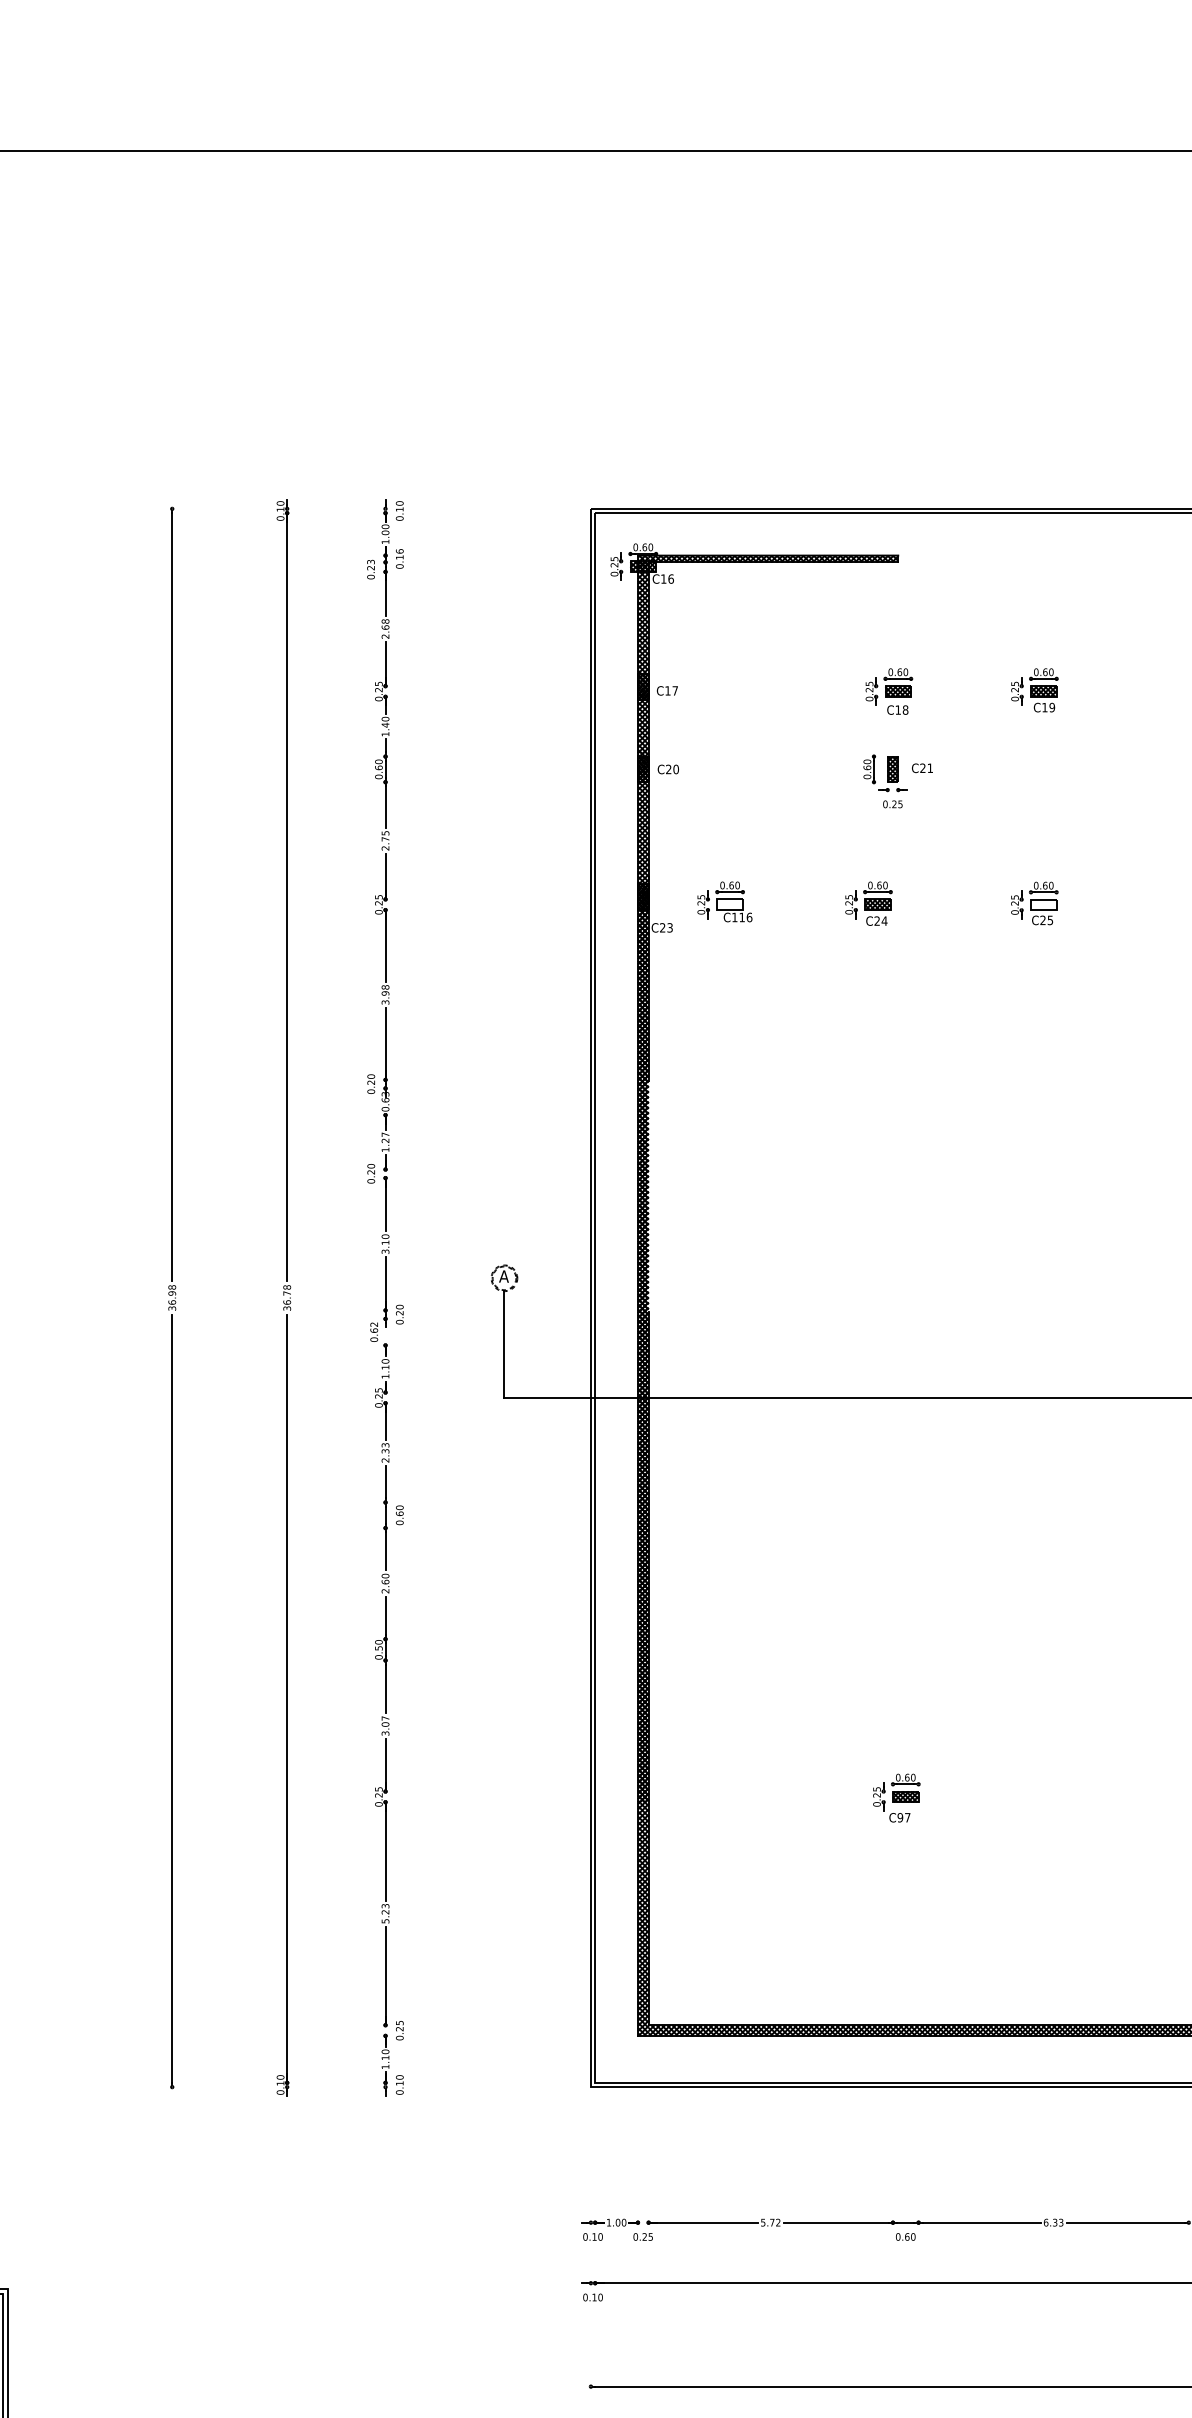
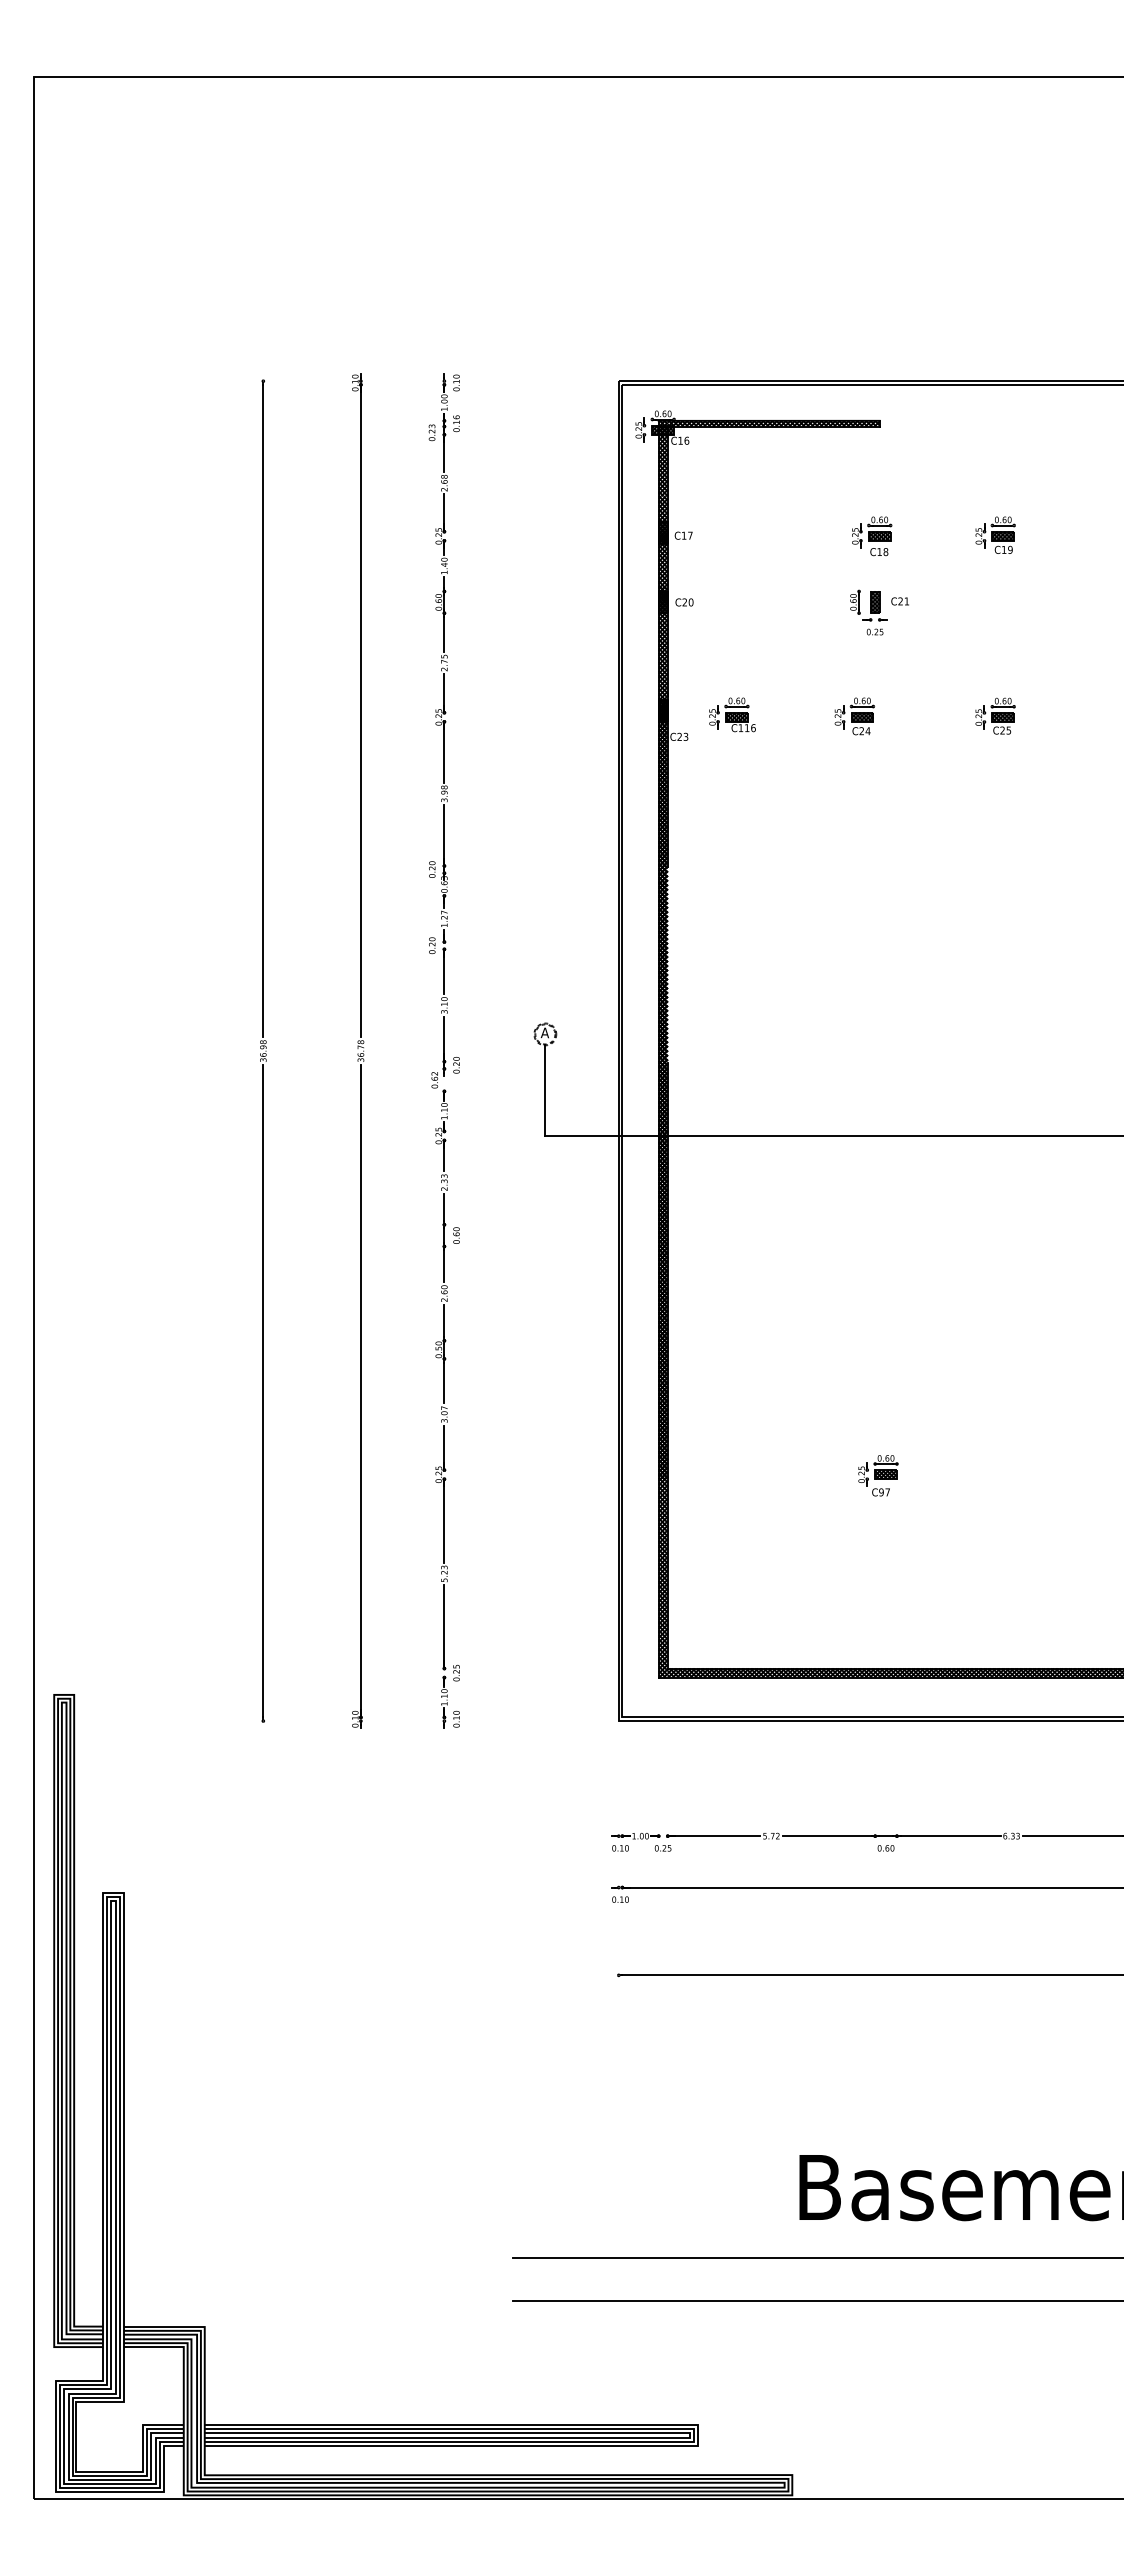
hatch: (729, 903) -> (736, 716), added
hatch: (1044, 904) -> (1003, 717), added

